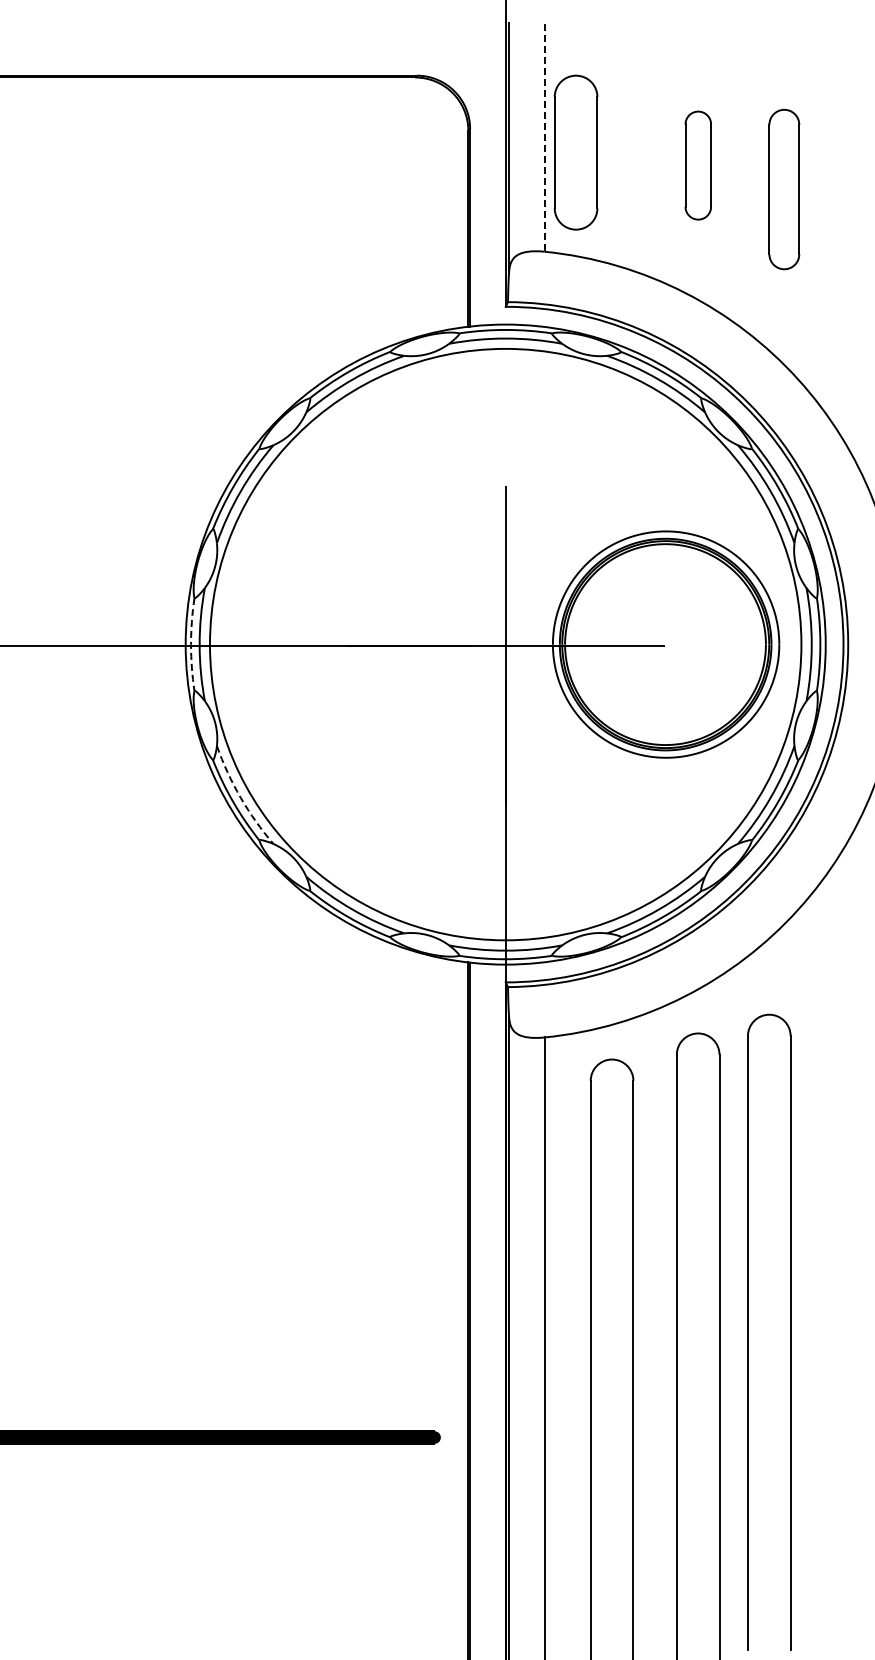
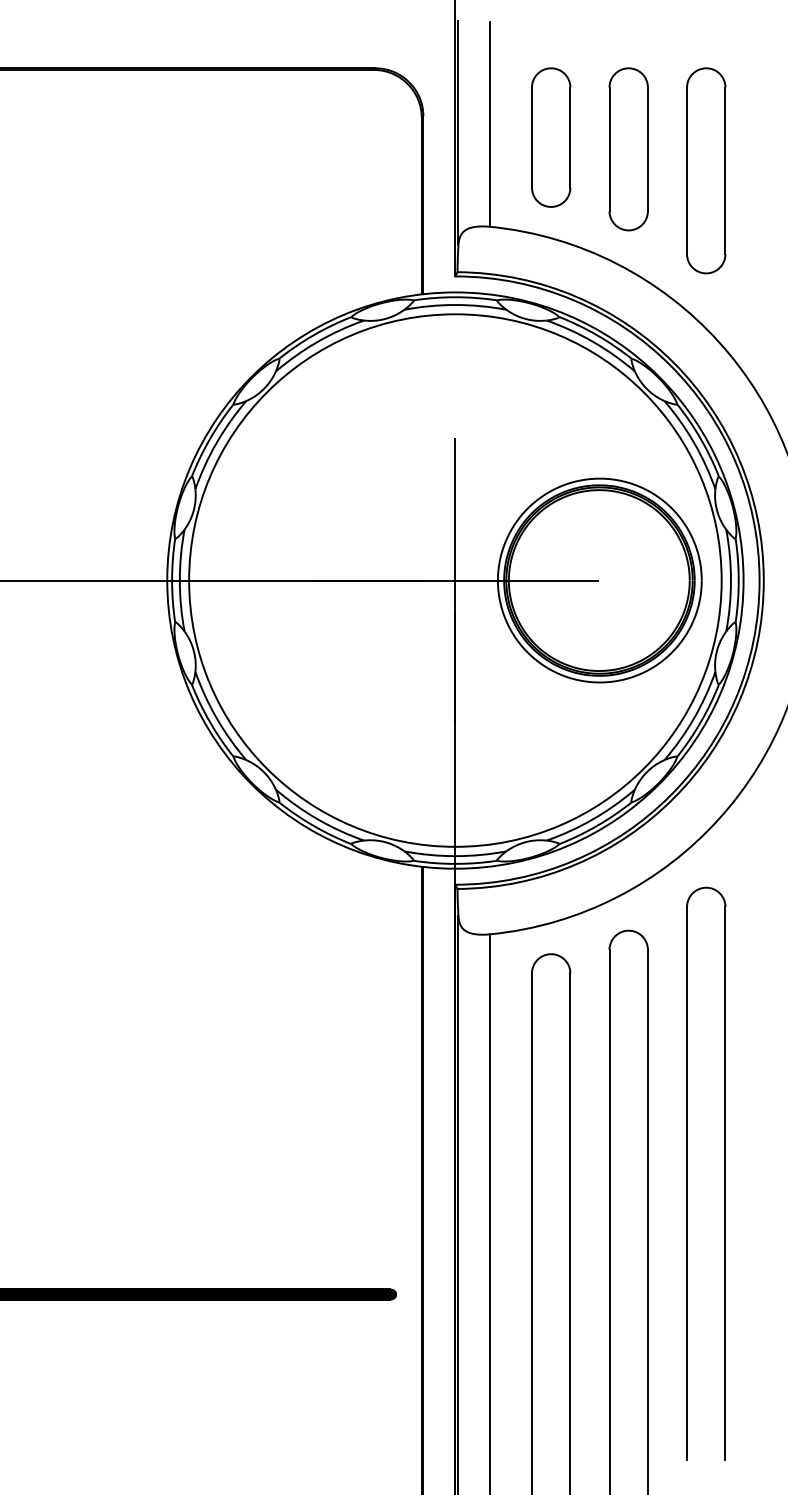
line: (544, 137) -> (490, 123), dashed -> solid
part: (575, 152) -> (550, 137), moved
part: (698, 165) -> (629, 149), size x1.67
part: (784, 189) -> (706, 170), size x1.43
arc: (191, 644) -> (172, 580), dashed -> solid
arc: (240, 797) -> (216, 718), dashed -> solid
part: (748, 1331) -> (687, 1172), moved

